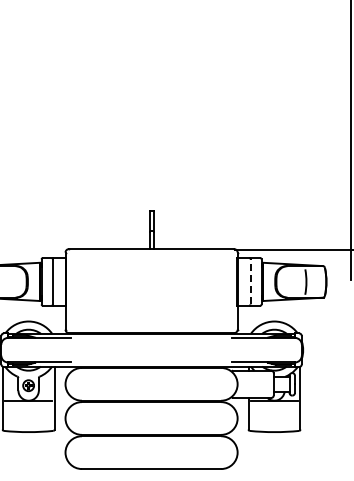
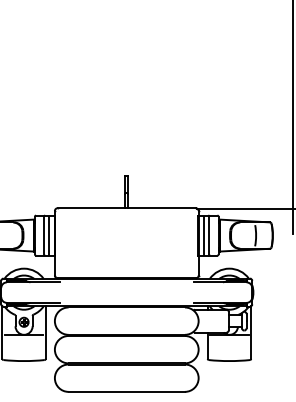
line: (58, 281) -> (49, 235), added
line: (244, 281) -> (204, 235), added
line: (250, 281) -> (209, 235), dashed -> solid

